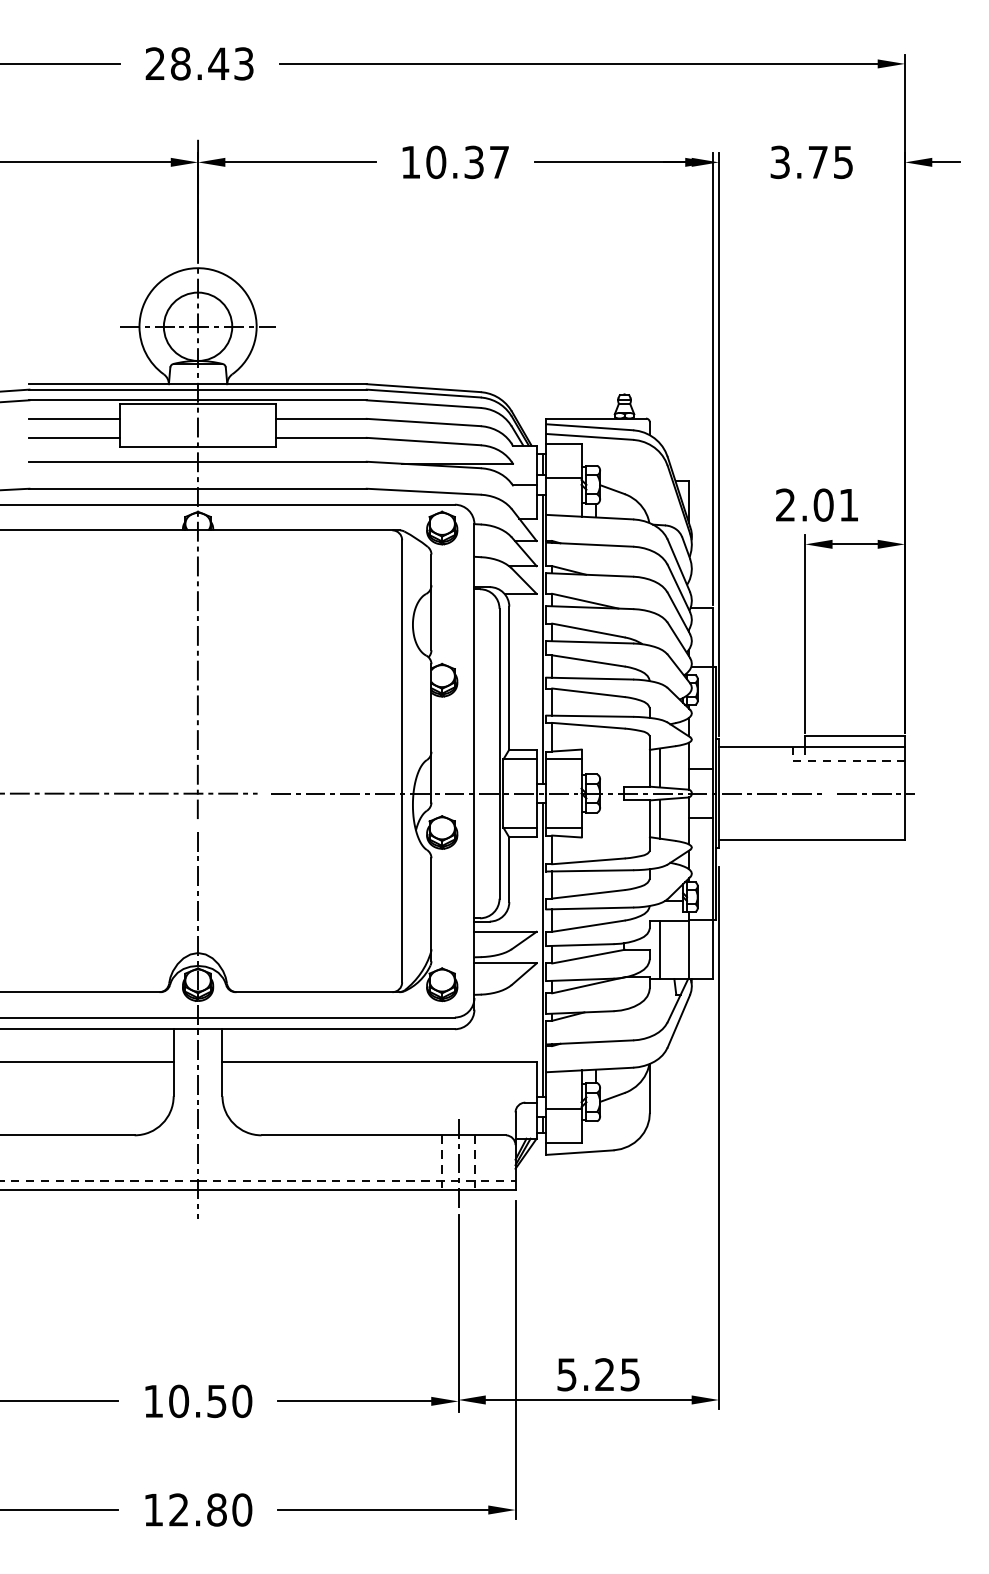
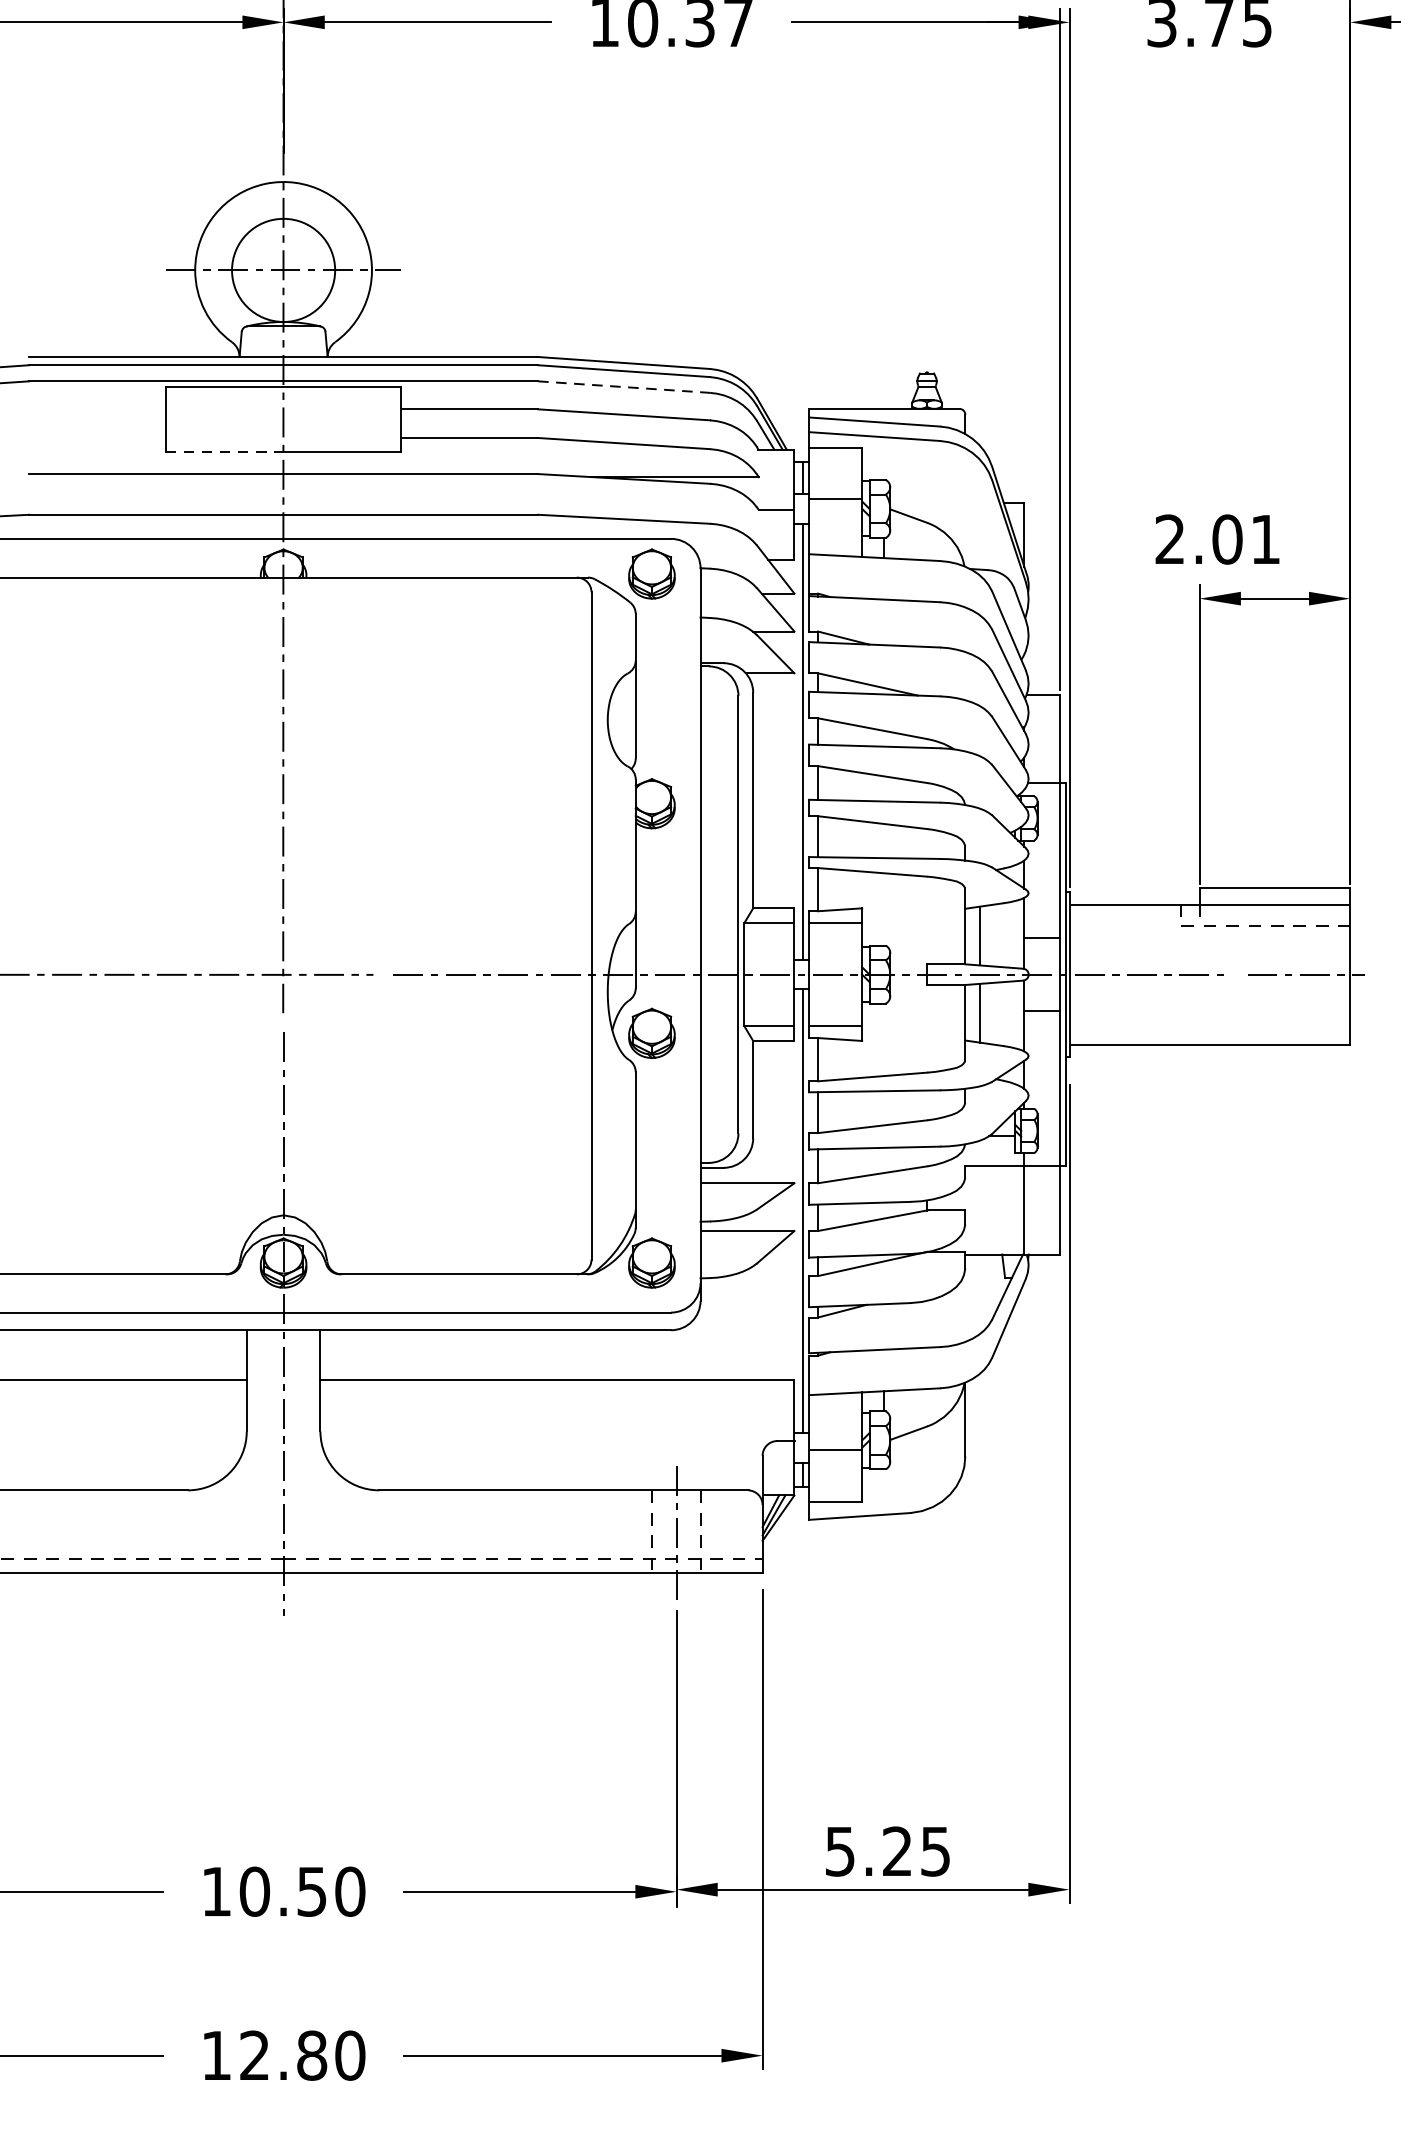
line: (424, 404) -> (625, 387), solid -> dashed
line: (74, 418) -> (97, 408), removed
line: (74, 437) -> (97, 437), removed
line: (158, 447) -> (223, 452), solid -> dashed
line: (659, 949) -> (979, 1209), removed

